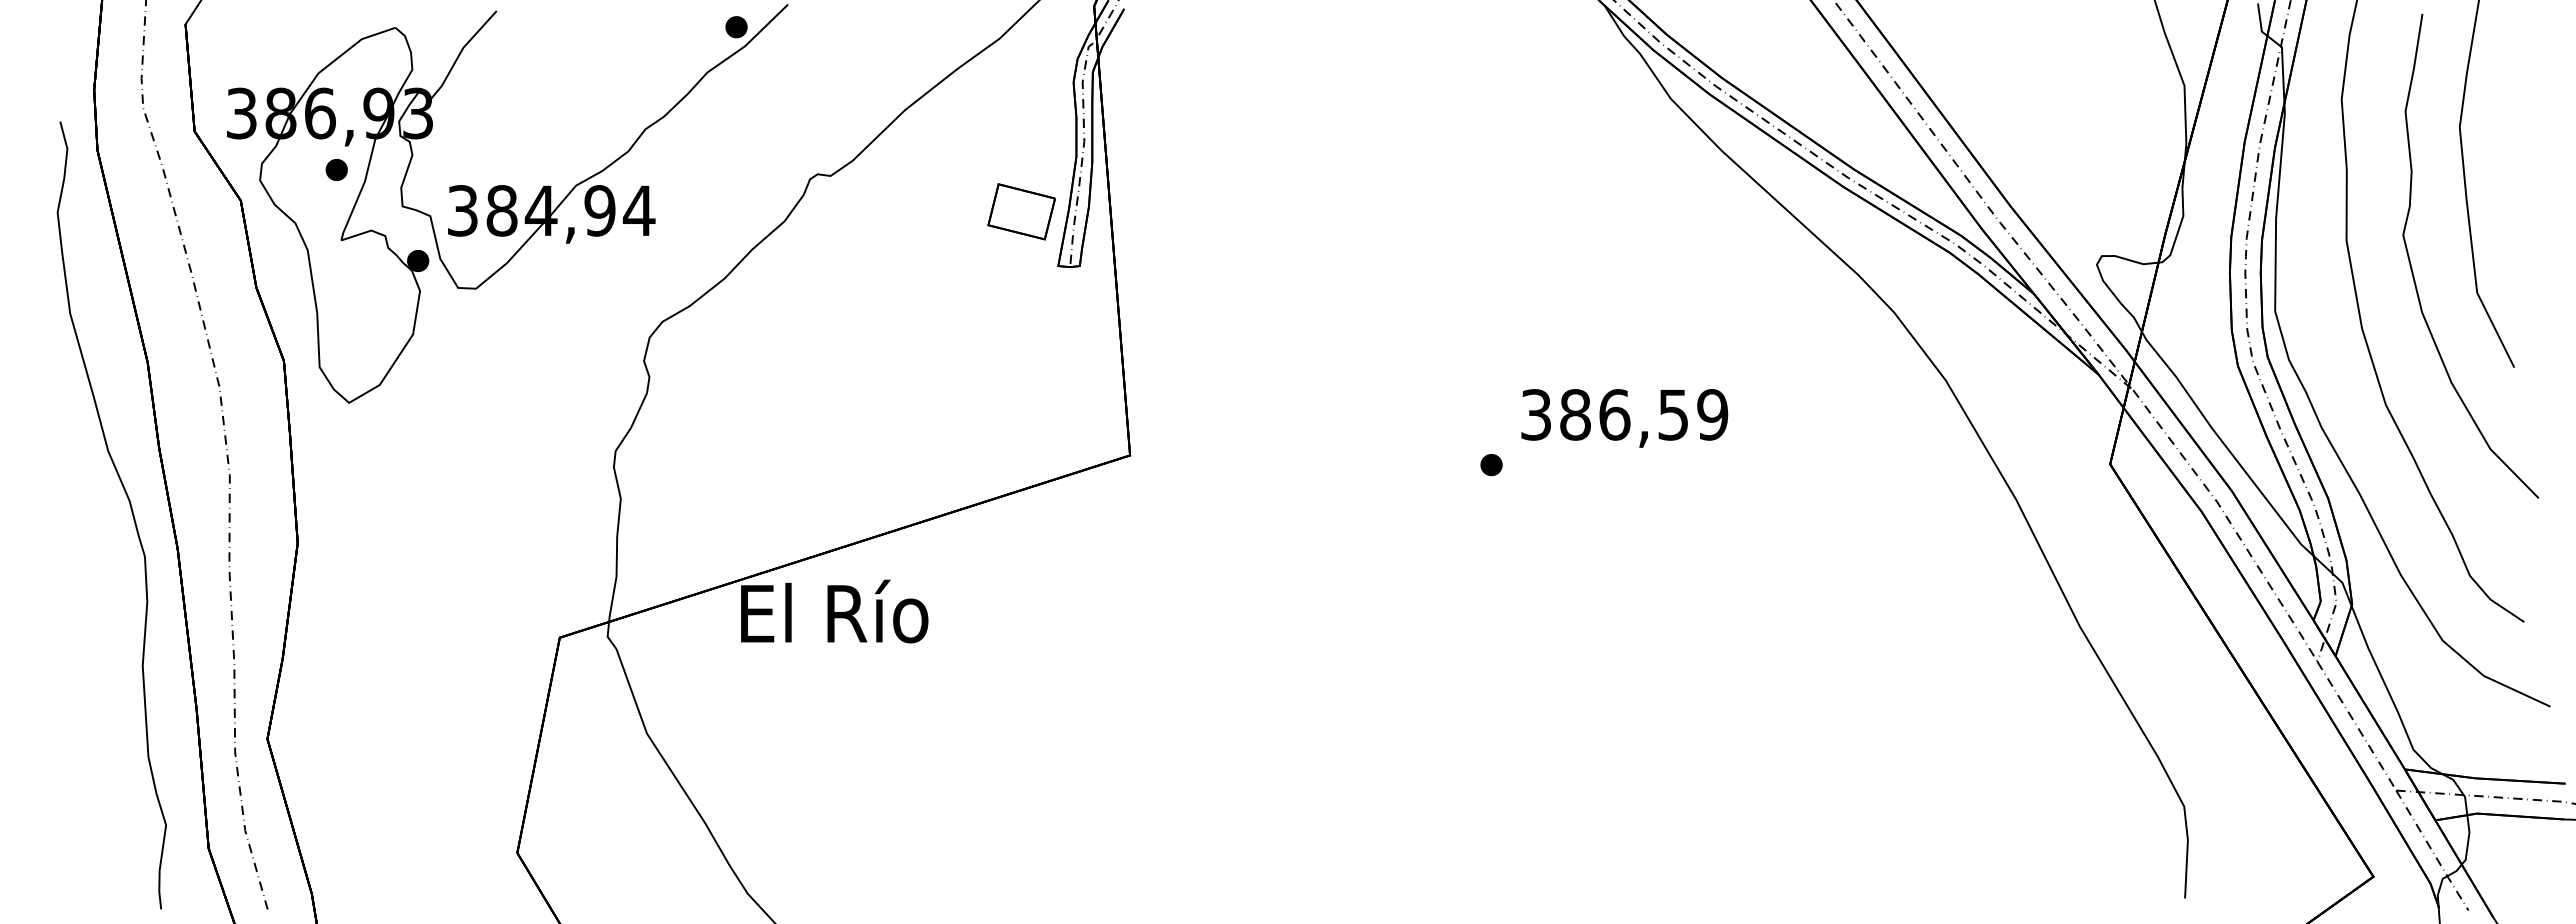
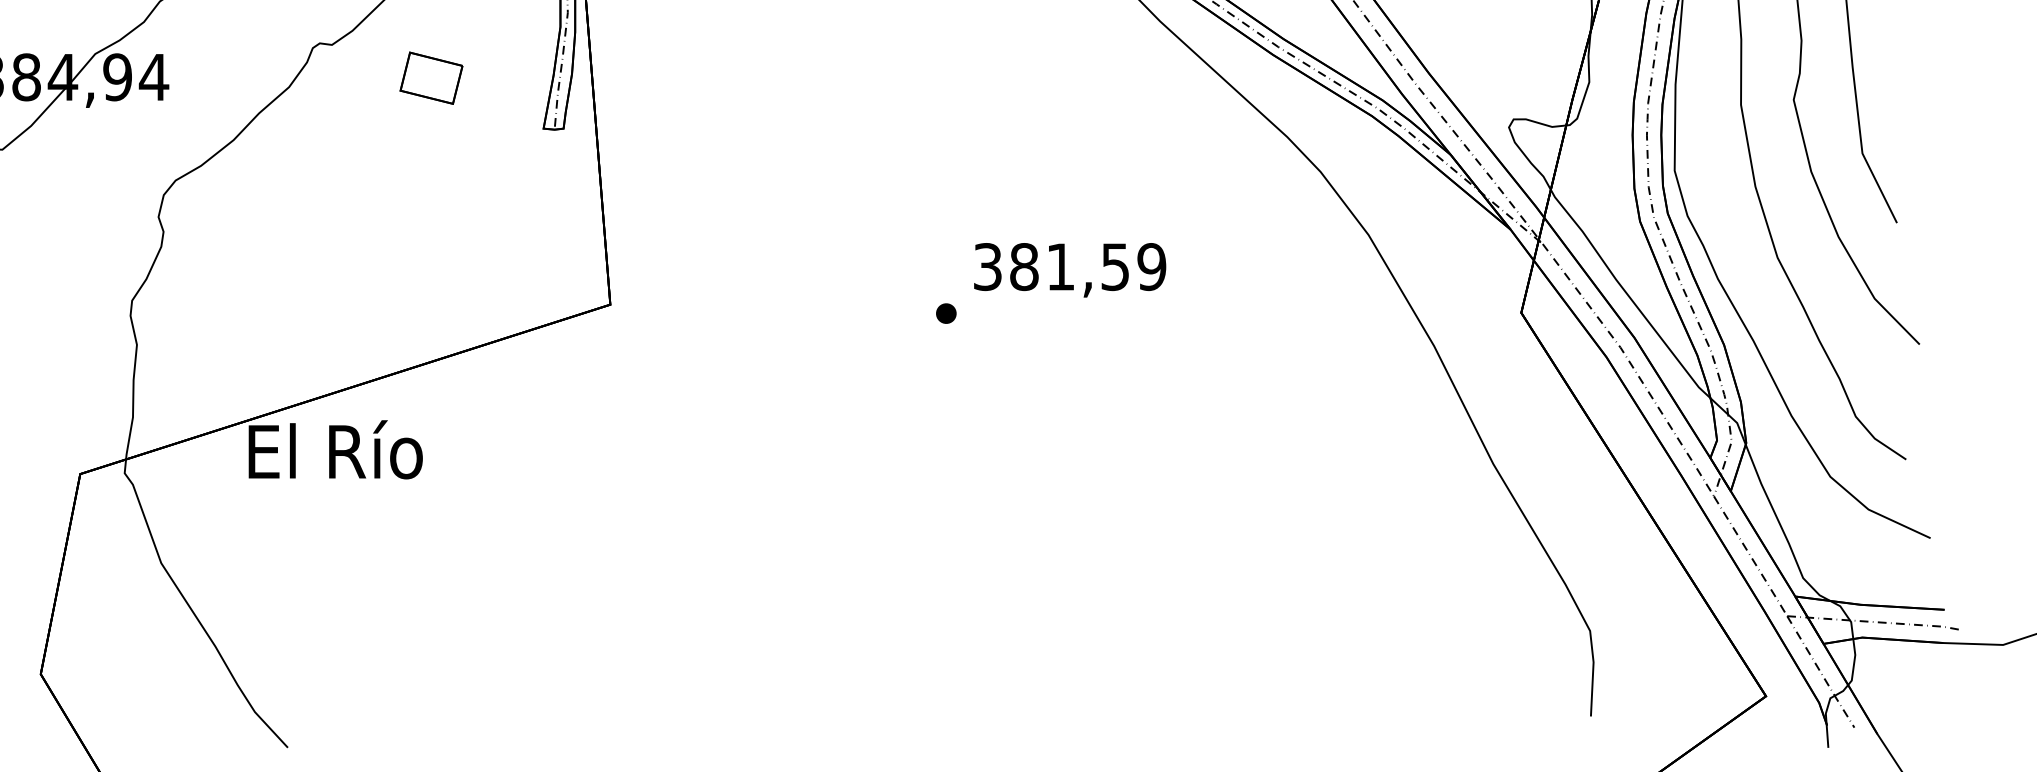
part: (1021, 211) -> (431, 77), moved
text: (1614, 414) -> (1060, 266), 386,59 -> 381,59

